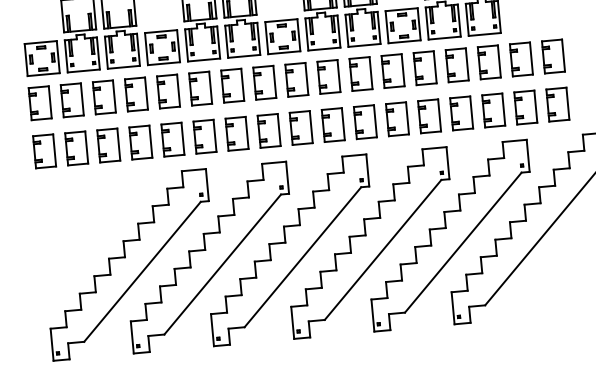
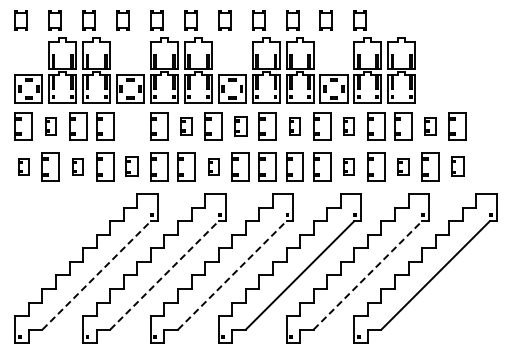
part: (521, 59) -> (430, 126), size x0.6
part: (425, 68) -> (349, 126), size x0.6
part: (360, 74) -> (294, 126), size x0.6
part: (296, 80) -> (240, 126), size x0.7
part: (232, 85) -> (186, 126), size x0.6
part: (168, 91) -> (132, 126), removed
part: (71, 100) -> (50, 126), size x0.6
part: (557, 104) -> (457, 166), size x0.7
part: (493, 109) -> (403, 166), size x0.6
part: (429, 115) -> (349, 166), size x0.6
part: (268, 130) -> (213, 166), size x0.6
part: (173, 139) -> (132, 166), size x0.7
part: (109, 144) -> (78, 166), size x0.6
part: (44, 150) -> (23, 166), size x0.6
line: (462, 242) -> (367, 275), solid -> dashed
line: (303, 257) -> (232, 275), solid -> dashed
line: (222, 264) -> (164, 275), solid -> dashed
line: (142, 271) -> (96, 275), solid -> dashed

